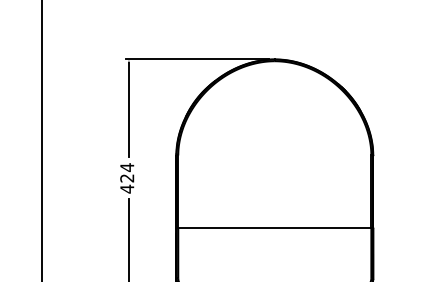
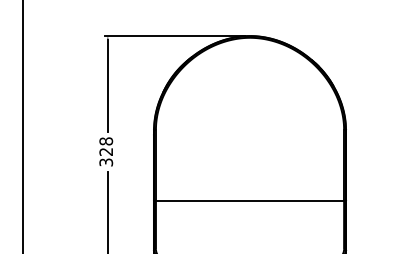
text: (127, 178) -> (106, 152), 424 -> 328

